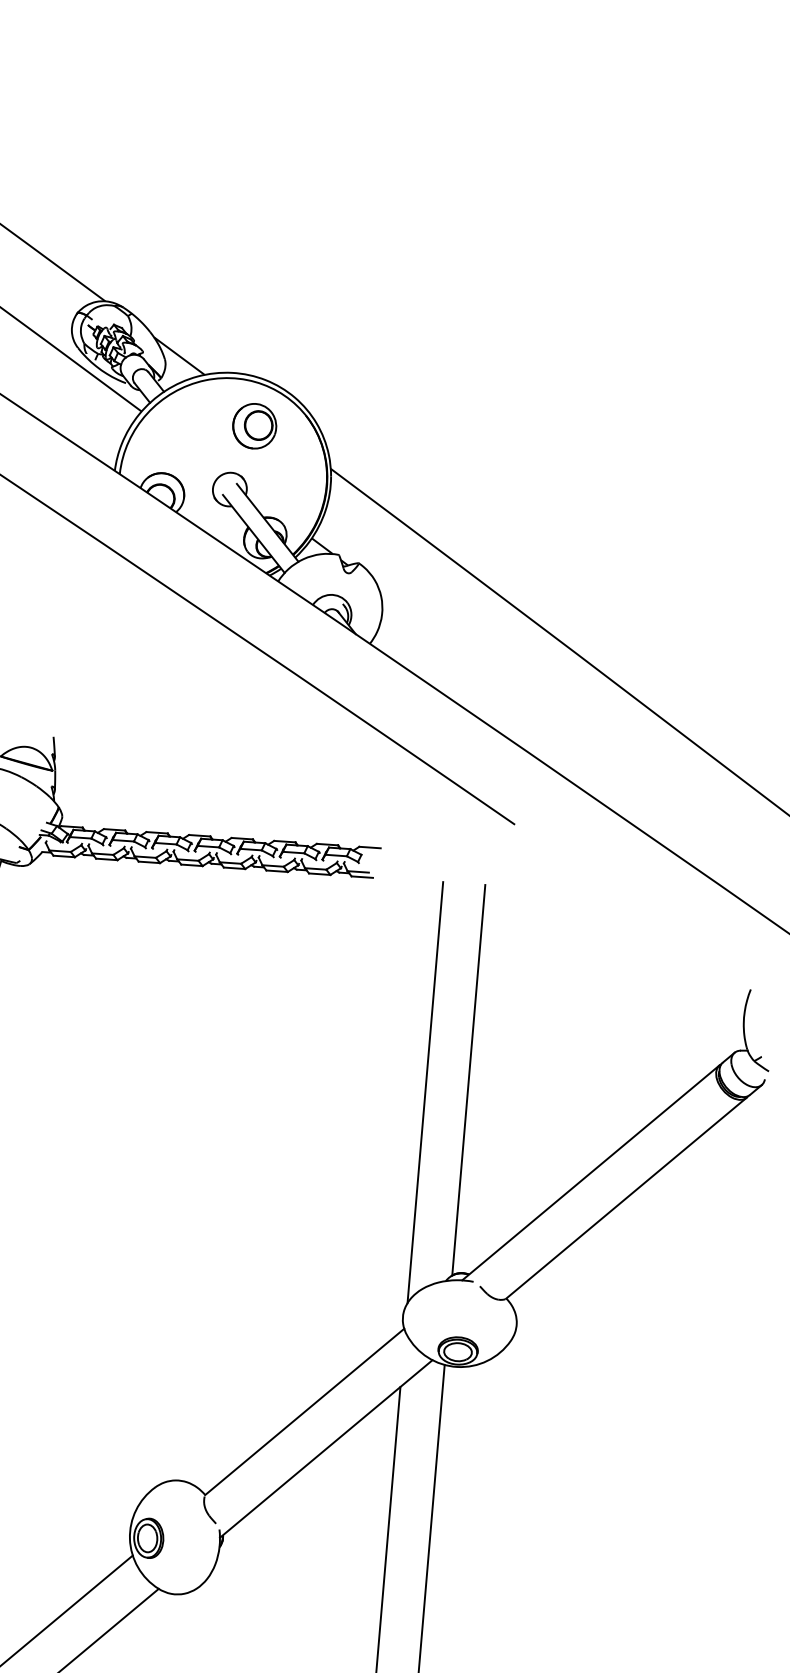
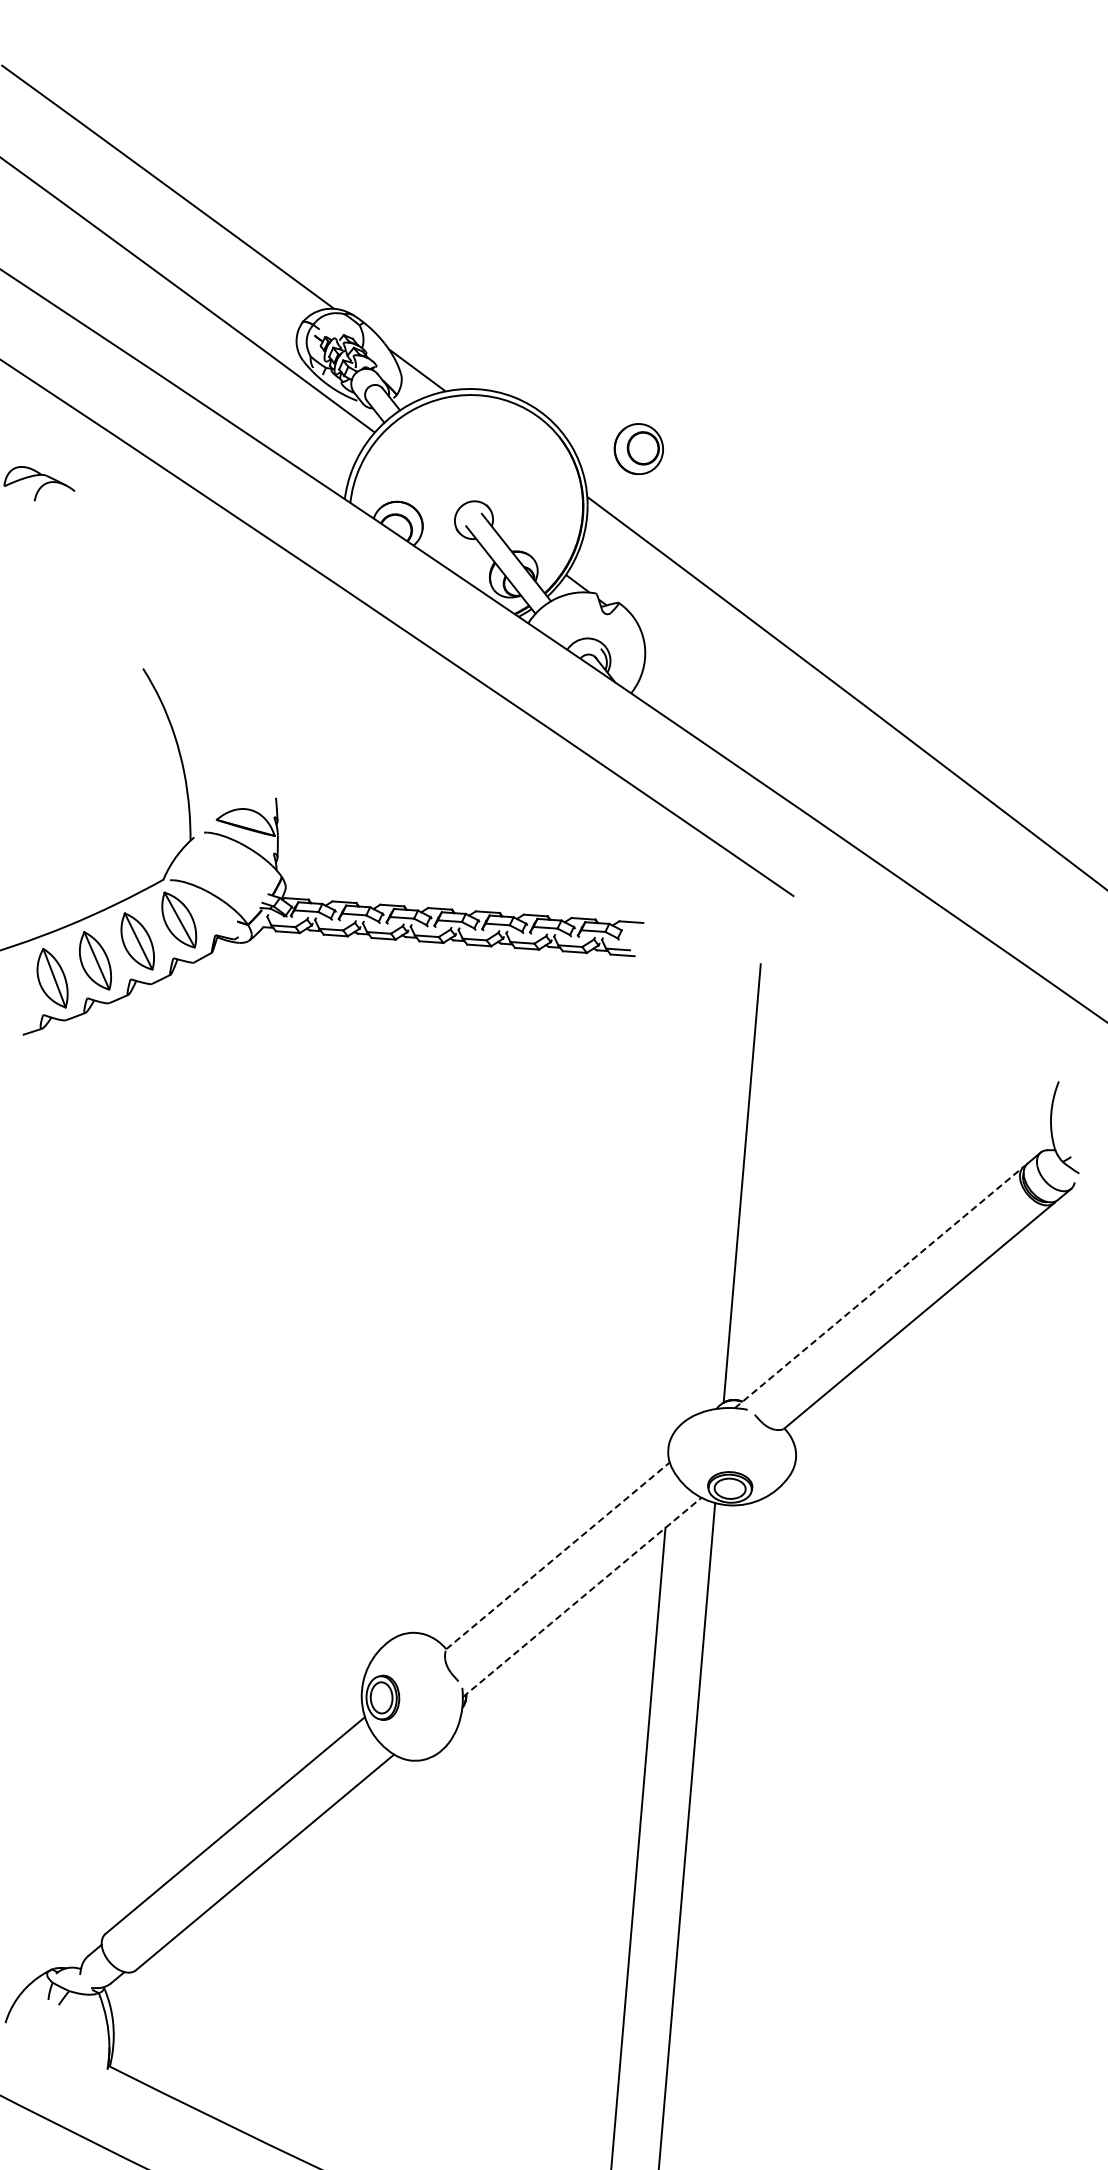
part: (254, 426) -> (638, 449), moved
line: (425, 1091) -> (693, 1196), removed
line: (591, 1172) -> (879, 1287), solid -> dashed
line: (305, 1411) -> (558, 1555), solid -> dashed
line: (326, 1449) -> (582, 1597), solid -> dashed

